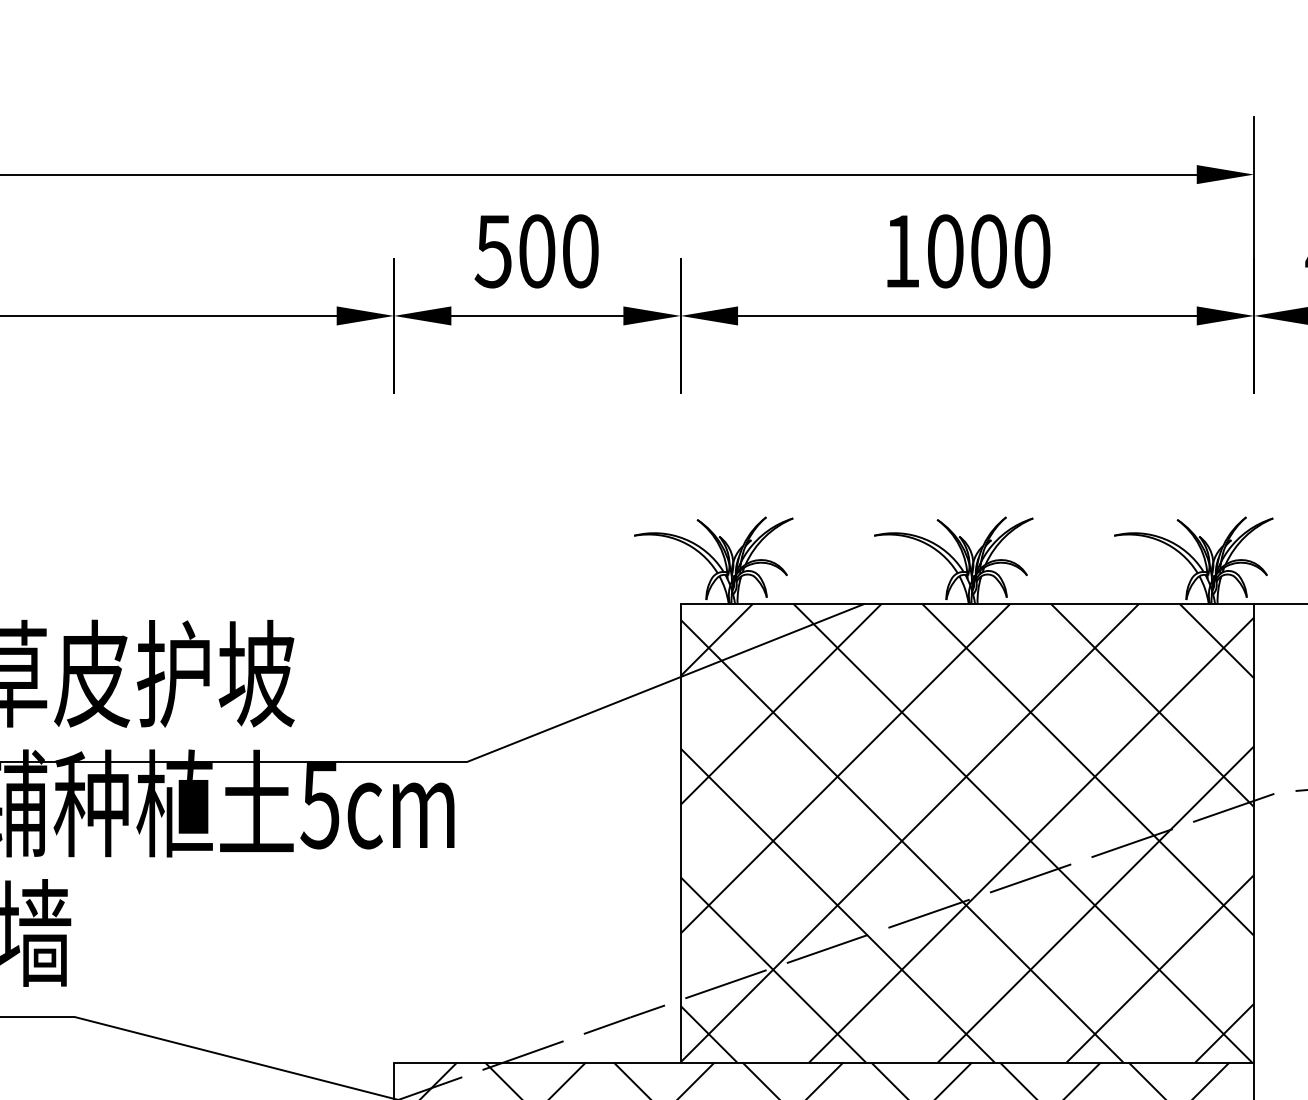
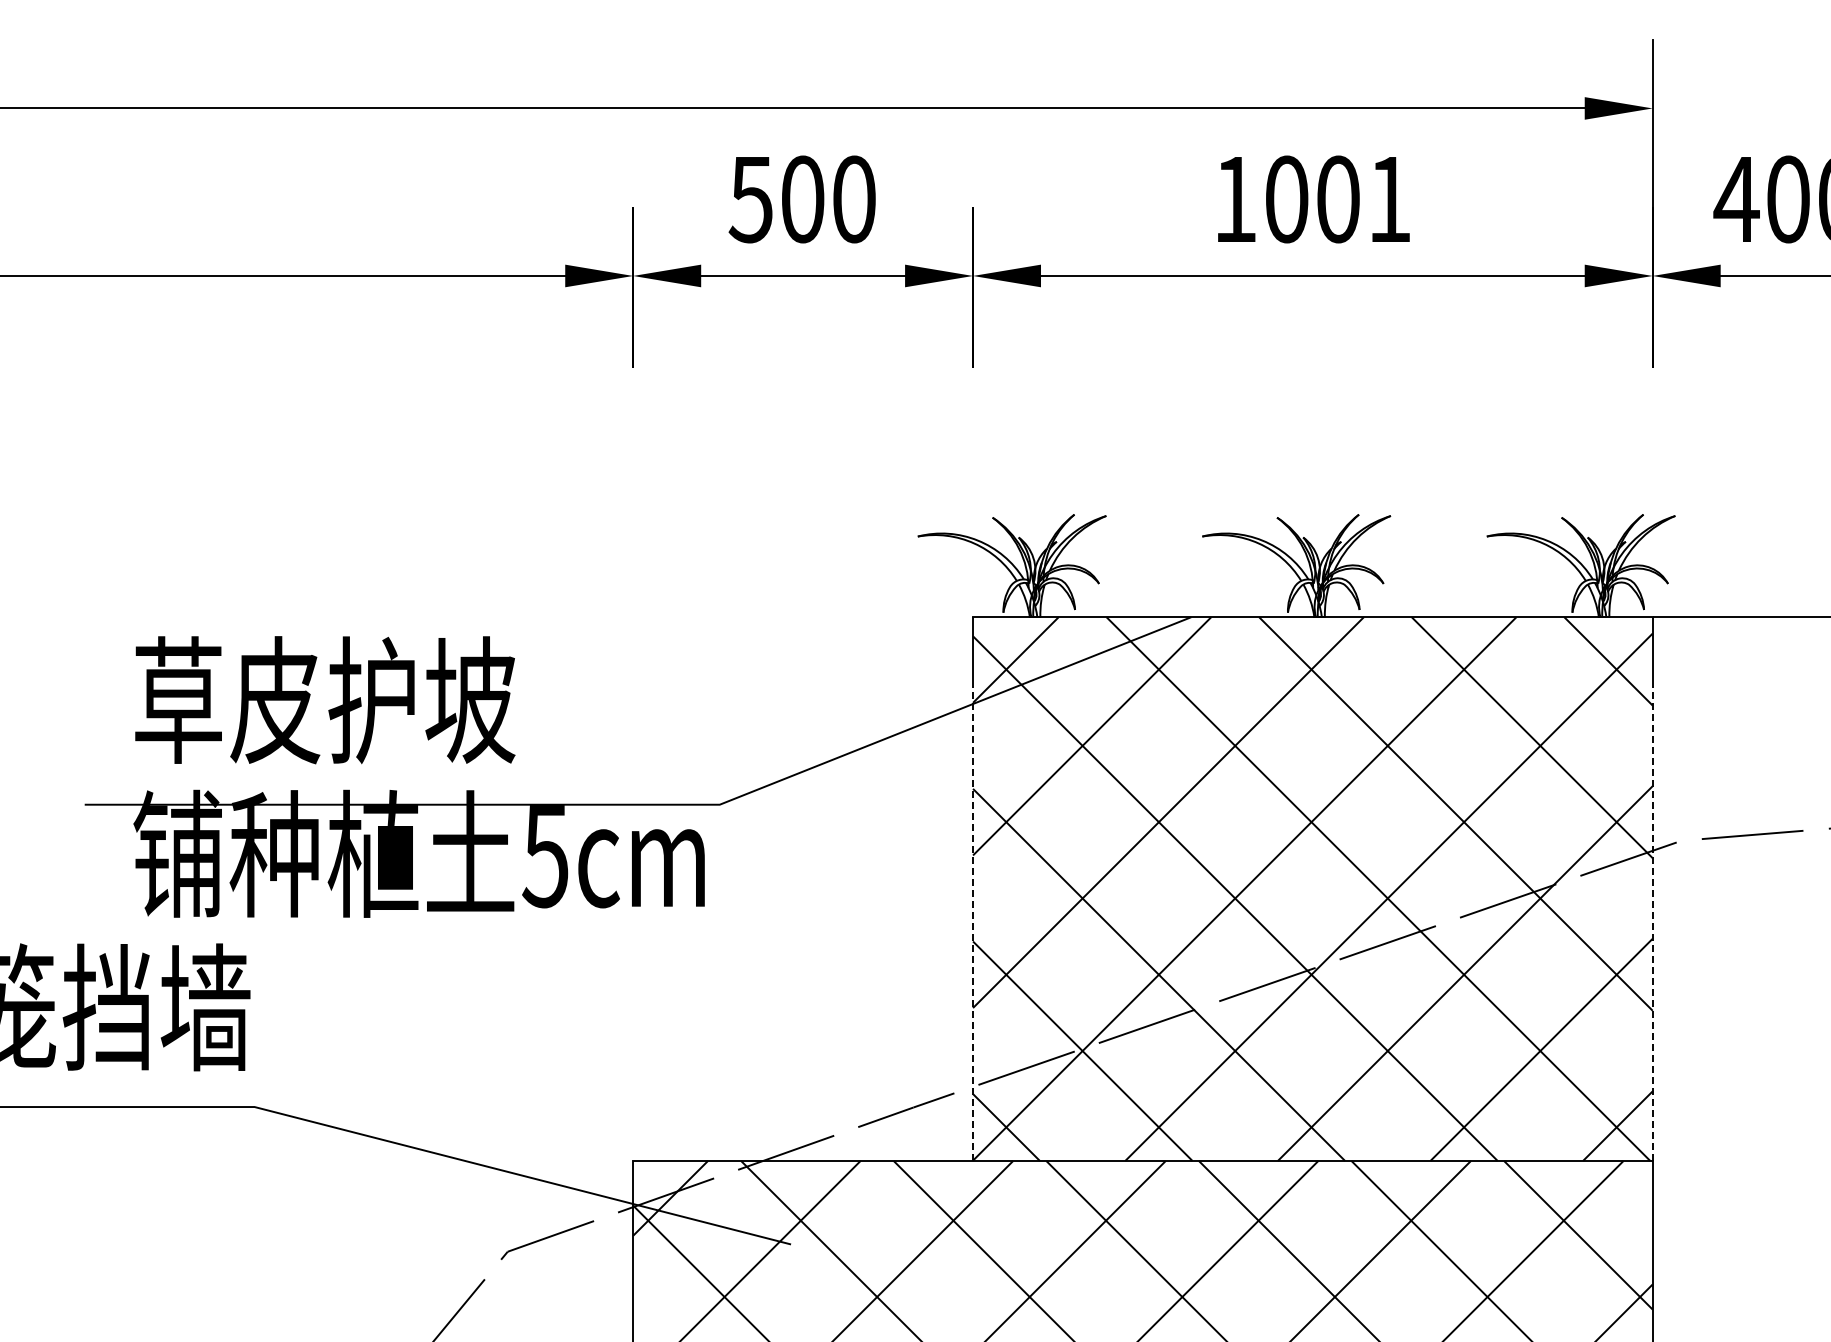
text: (1032, 251) -> (1390, 199), 1000 -> 1001
line: (681, 862) -> (973, 923), solid -> dashed
line: (1253, 862) -> (1652, 923), solid -> dashed

